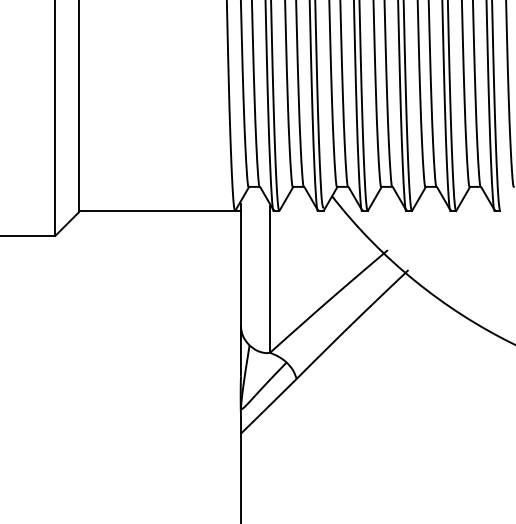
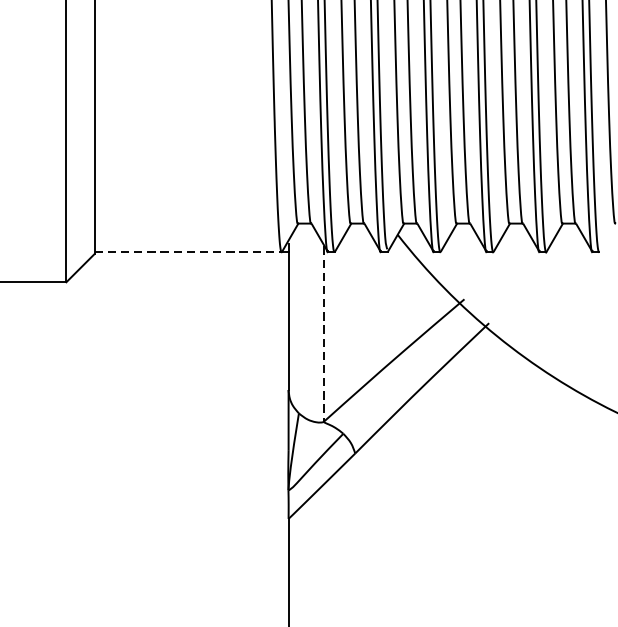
line: (157, 210) -> (188, 251), solid -> dashed
line: (270, 279) -> (323, 334), solid -> dashed

